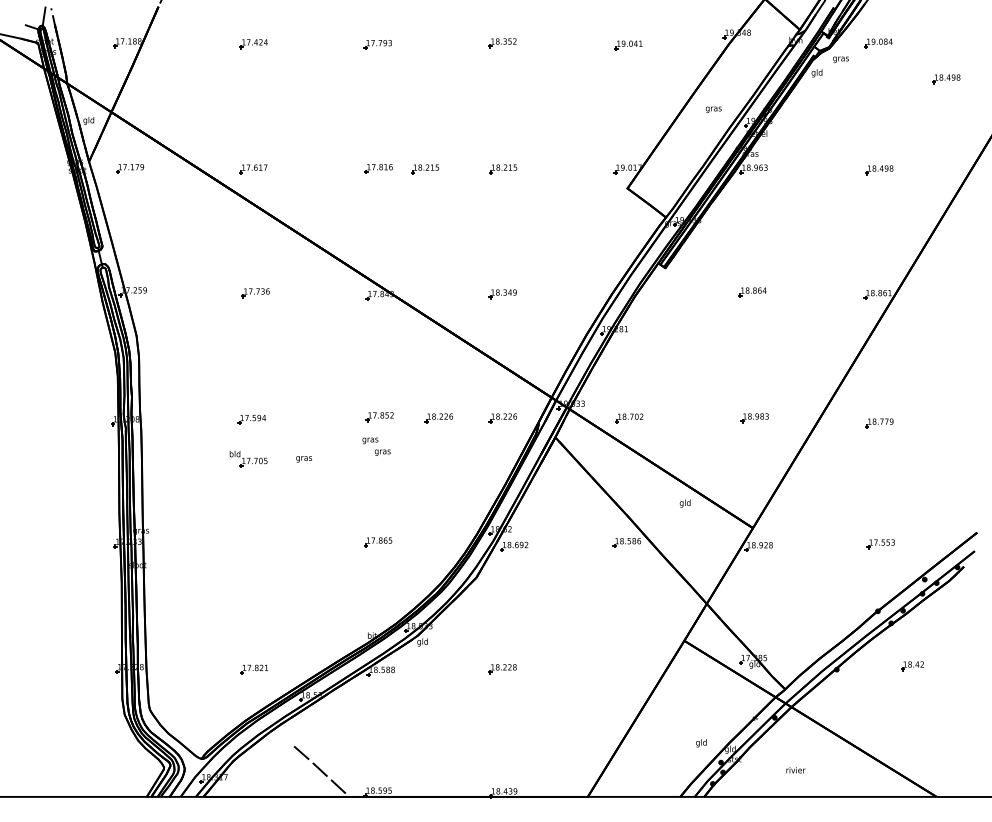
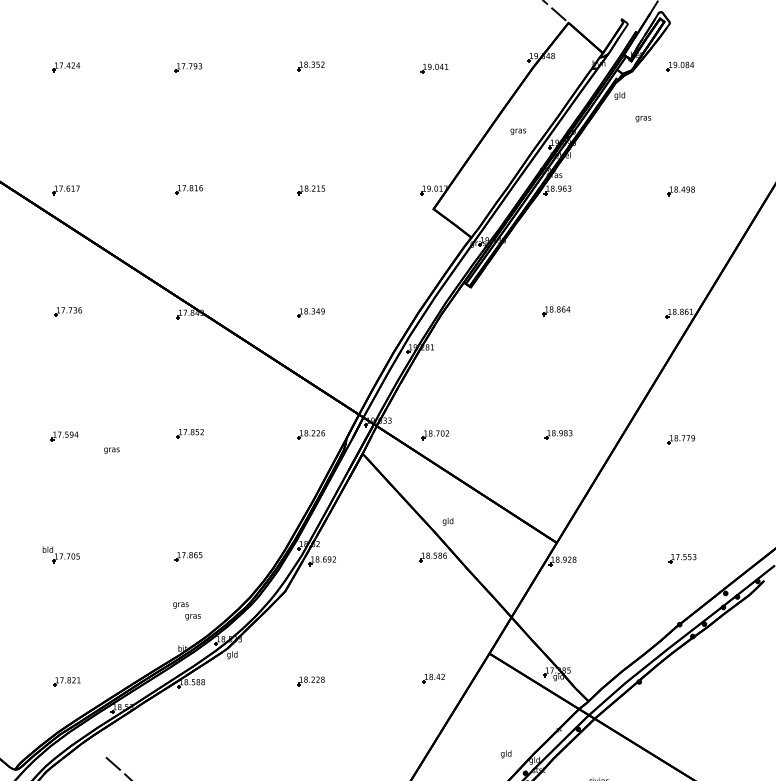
text: (840, 59) -> (642, 118), moved
part: (946, 79) -> (747, 102), removed
part: (425, 169) -> (235, 190), removed
part: (438, 418) -> (247, 435), removed
text: (376, 446) -> (186, 611), moved
part: (248, 458) -> (61, 554), moved
text: (303, 459) -> (111, 450), moved
text: (684, 503) -> (447, 521), moved
part: (912, 666) -> (433, 678), moved

